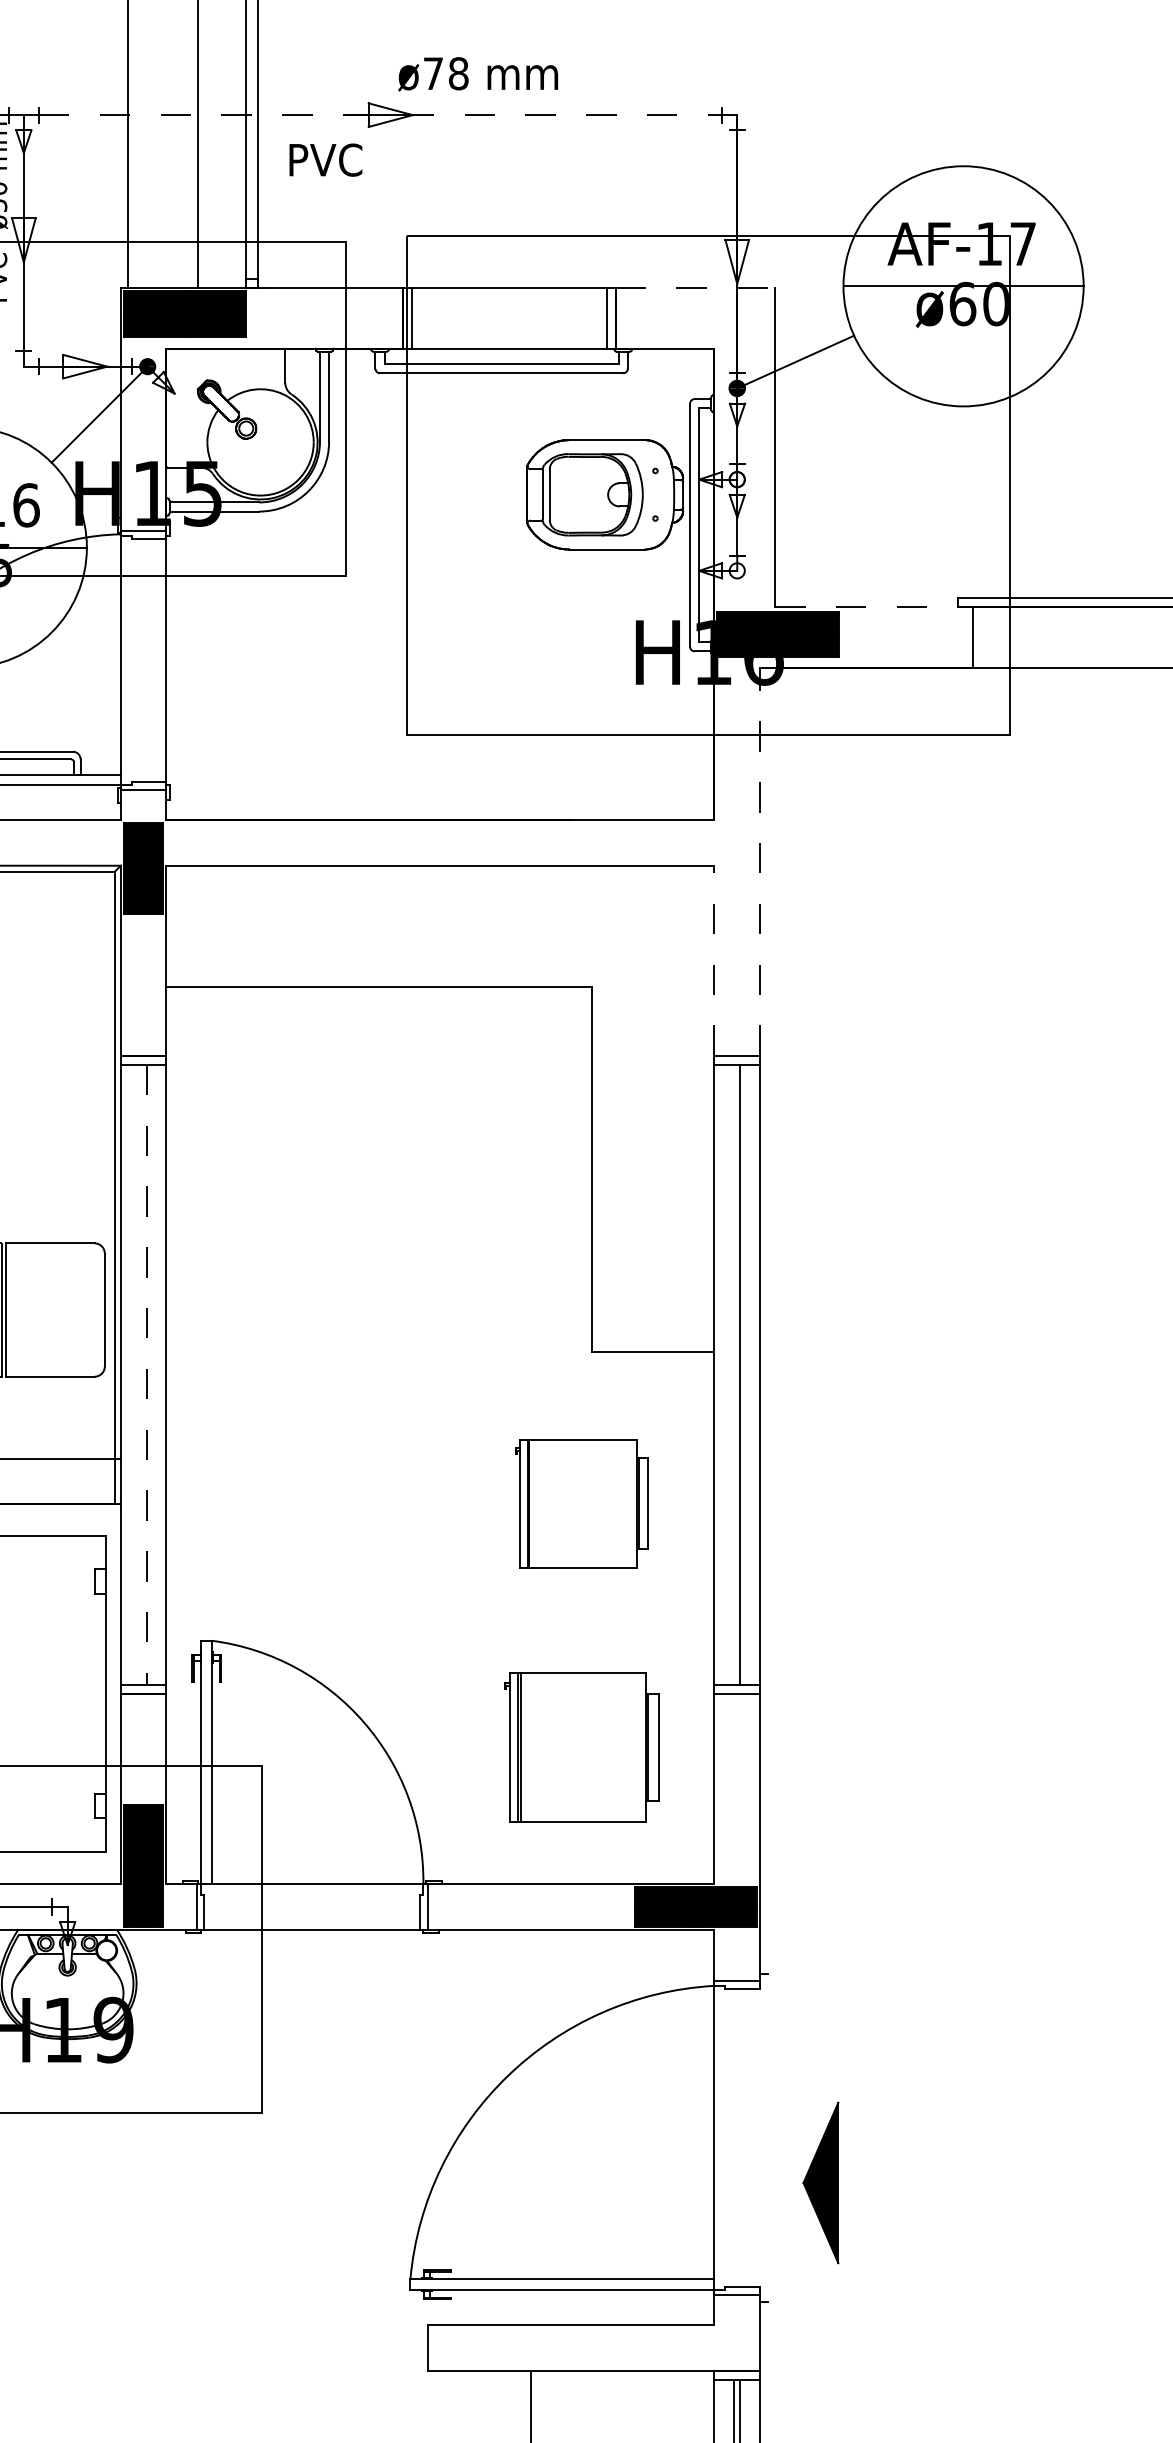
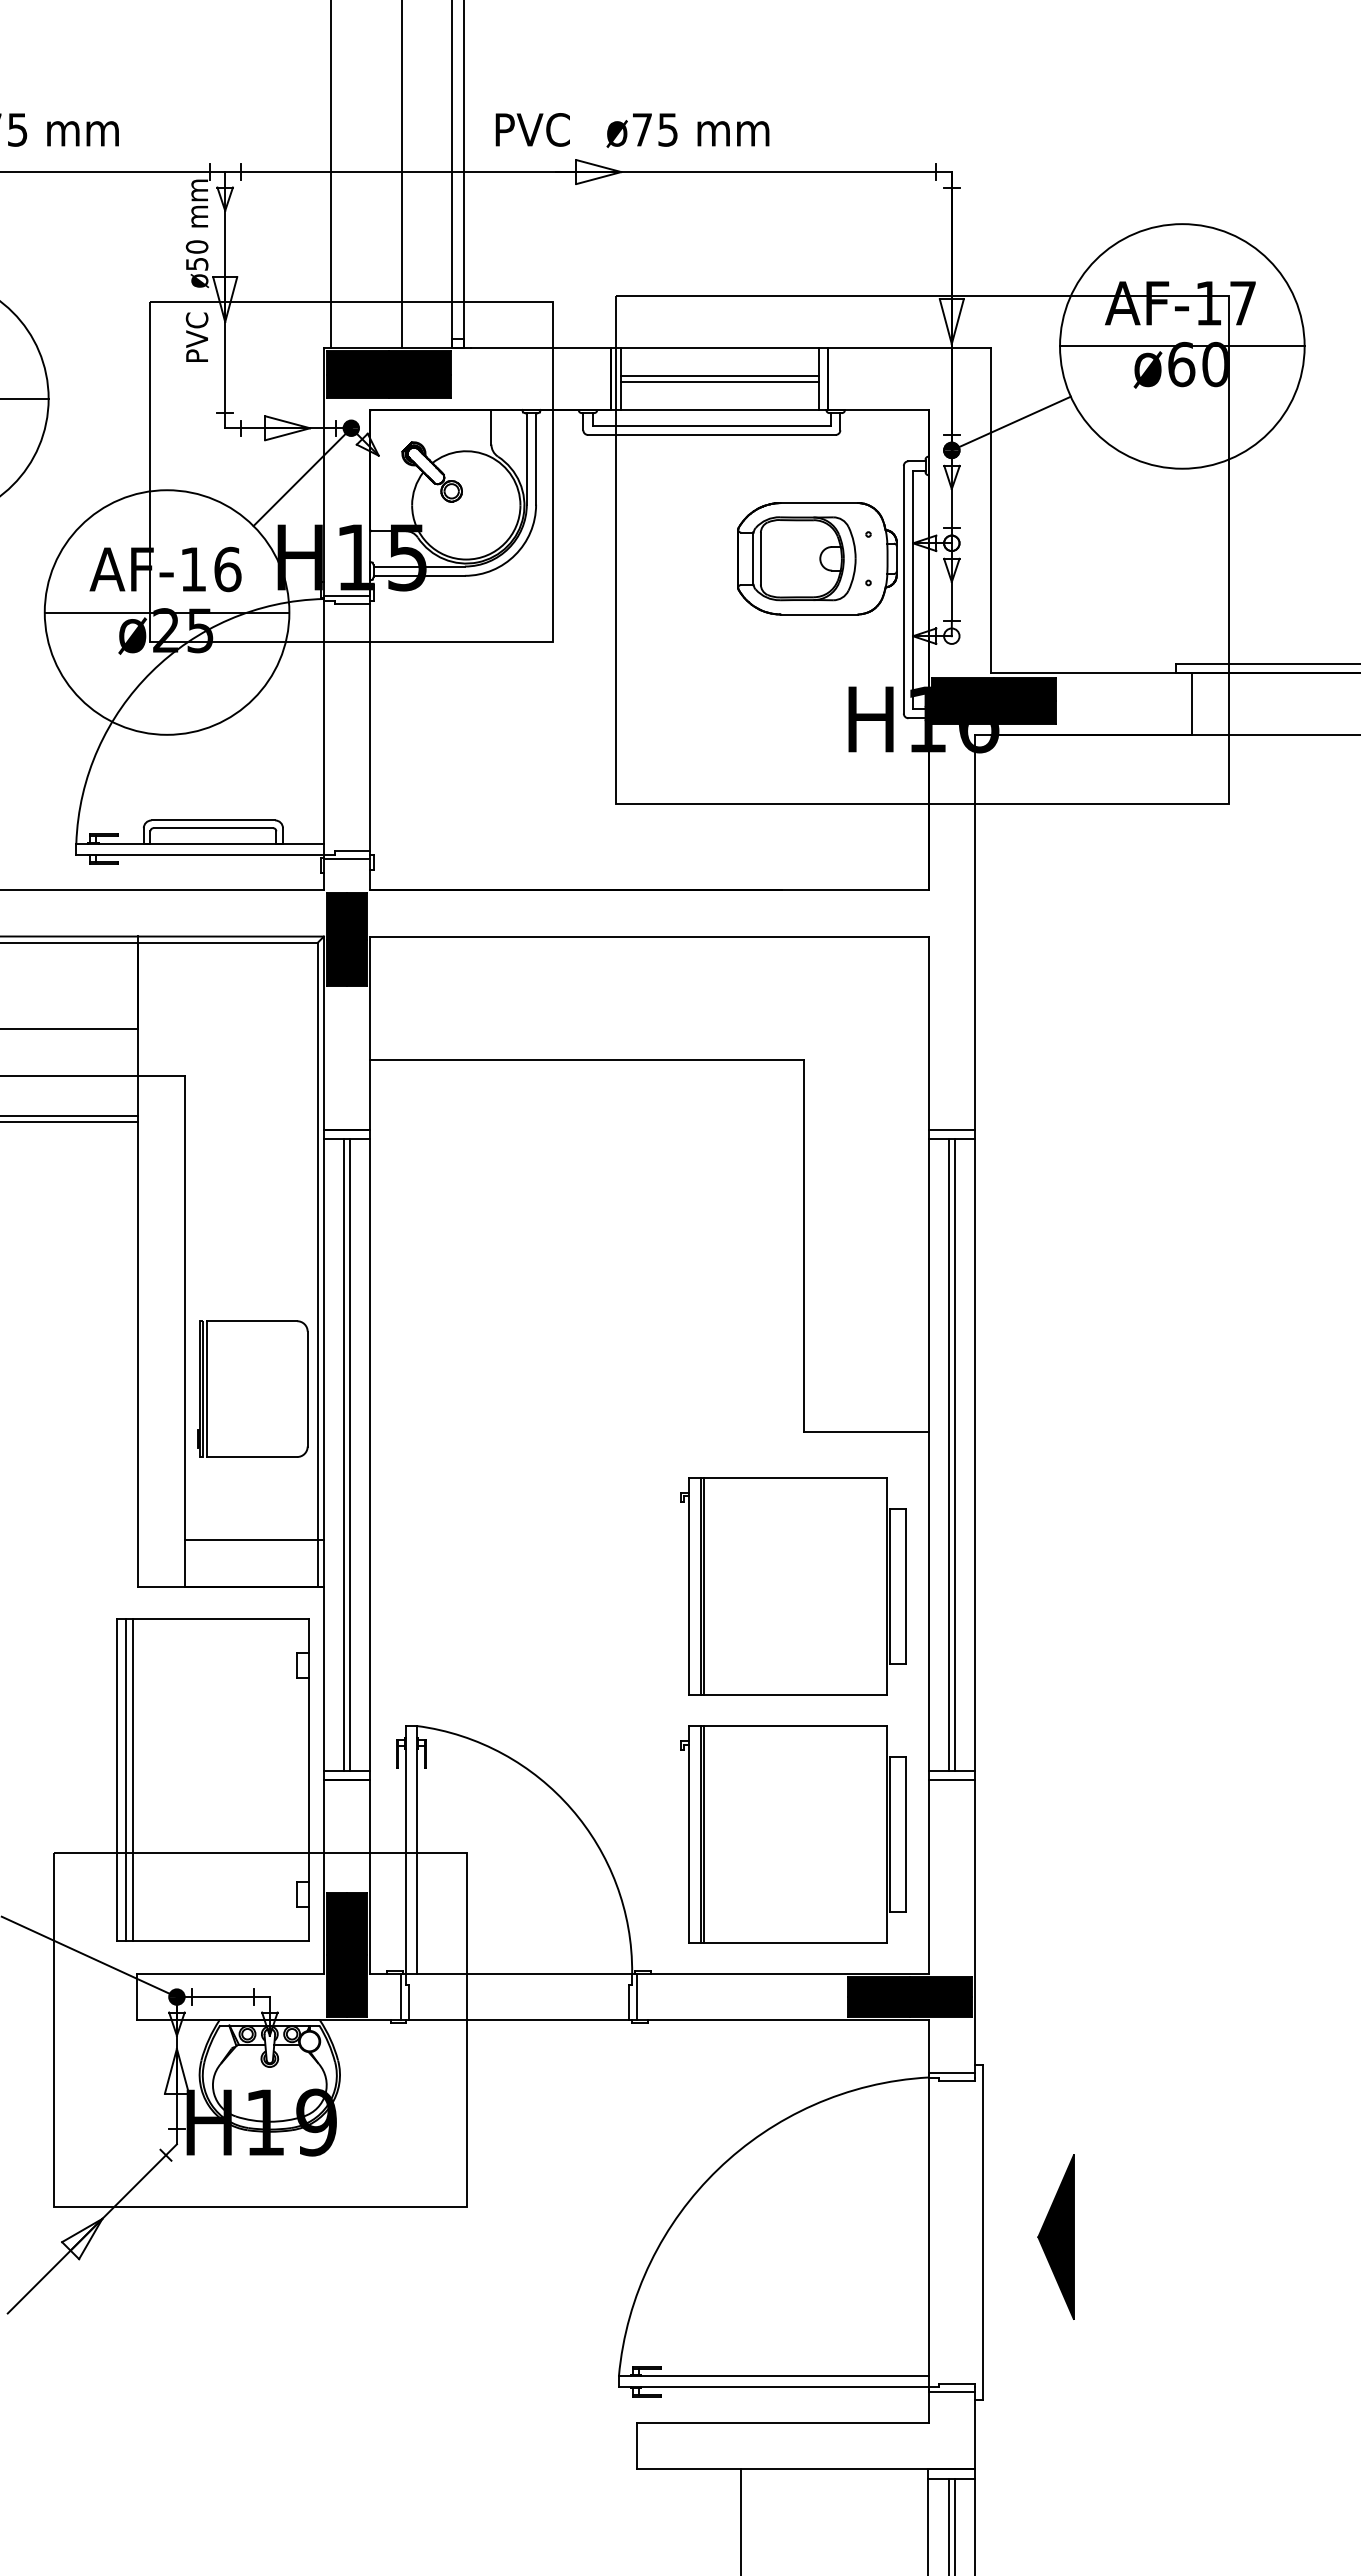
text: (459, 73) -> (668, 129), ø78 -> ø75
line: (380, 115) -> (588, 172), dashed -> solid
text: (325, 159) -> (532, 129), moved
line: (695, 288) -> (909, 348), dashed -> solid
line: (509, 315) -> (719, 376), added
line: (509, 321) -> (719, 382), added
line: (874, 607) -> (1091, 673), dashed -> solid
line: (760, 861) -> (975, 932), dashed -> solid
line: (714, 960) -> (928, 1033), dashed -> solid
line: (140, 1375) -> (343, 1455), added
line: (146, 1375) -> (350, 1455), dashed -> solid
line: (733, 1375) -> (948, 1455), added
part: (581, 1503) -> (793, 1586), size x1.67
part: (581, 1747) -> (793, 1834), size x1.43
line: (767, 2138) -> (982, 2232), added
part: (820, 2182) -> (1055, 2236), moved

